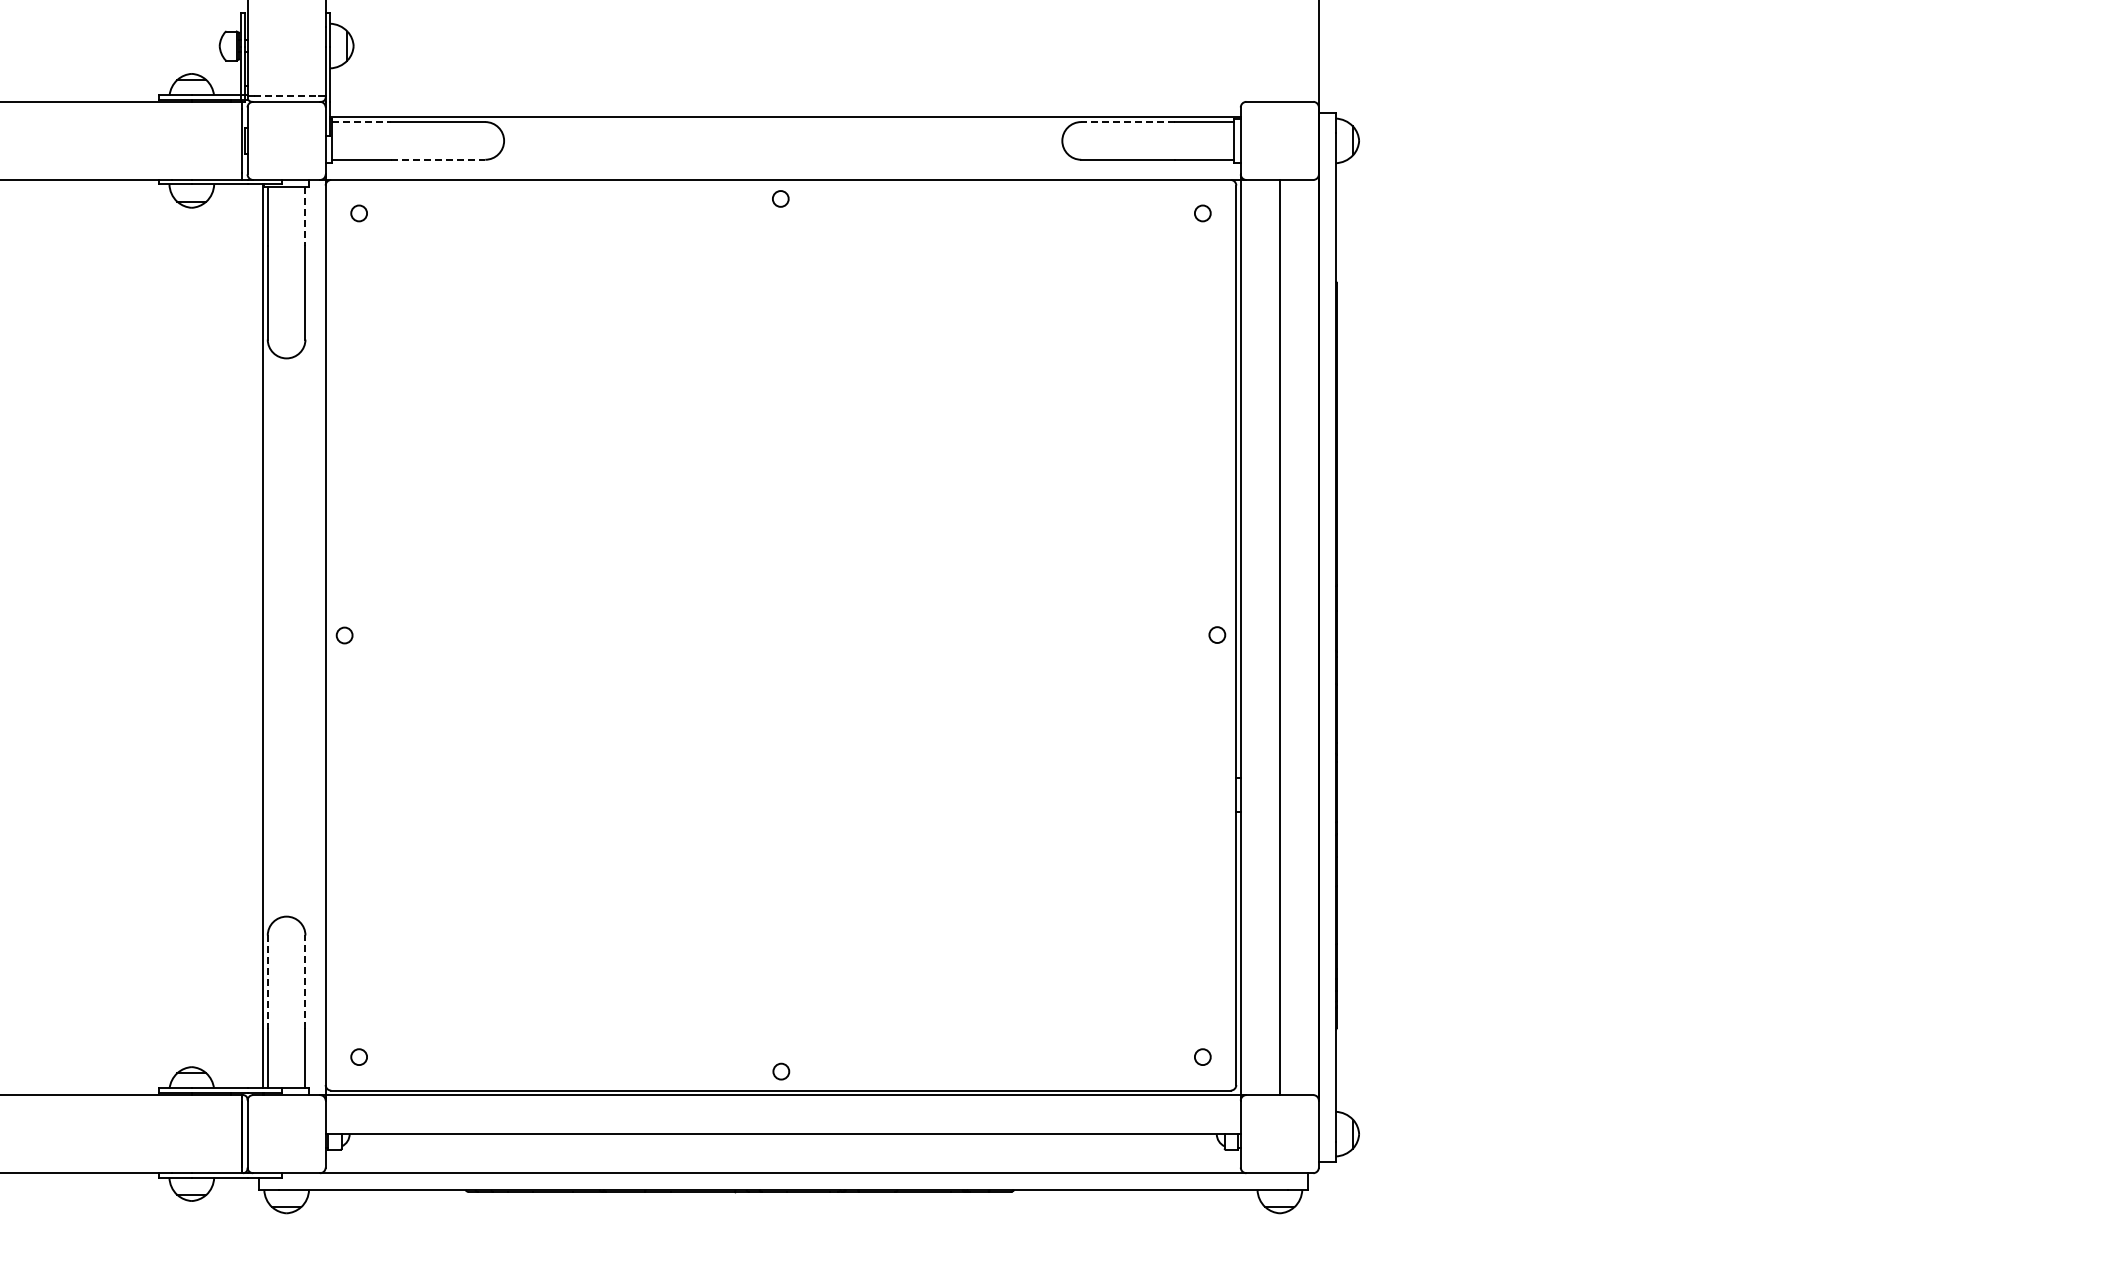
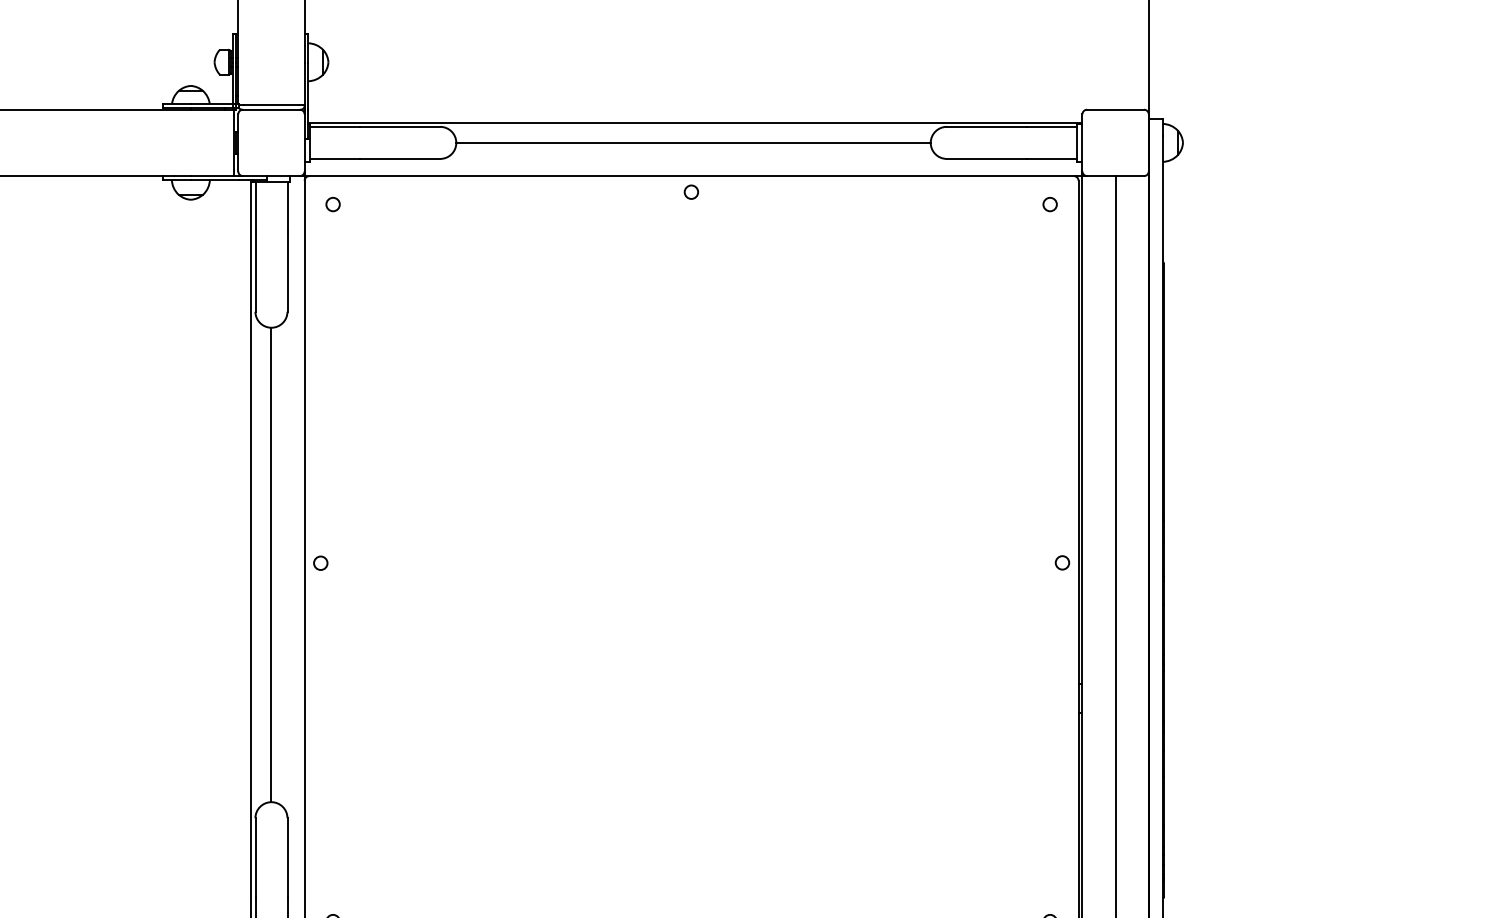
line: (287, 96) -> (272, 105), dashed -> solid
line: (362, 122) -> (335, 127), dashed -> solid
line: (1128, 122) -> (986, 127), dashed -> solid
line: (783, 140) -> (693, 142), added
line: (438, 159) -> (400, 158), dashed -> solid
line: (305, 216) -> (287, 207), dashed -> solid
line: (286, 637) -> (271, 564), added
line: (267, 982) -> (255, 858), dashed -> solid
line: (305, 982) -> (287, 858), dashed -> solid

